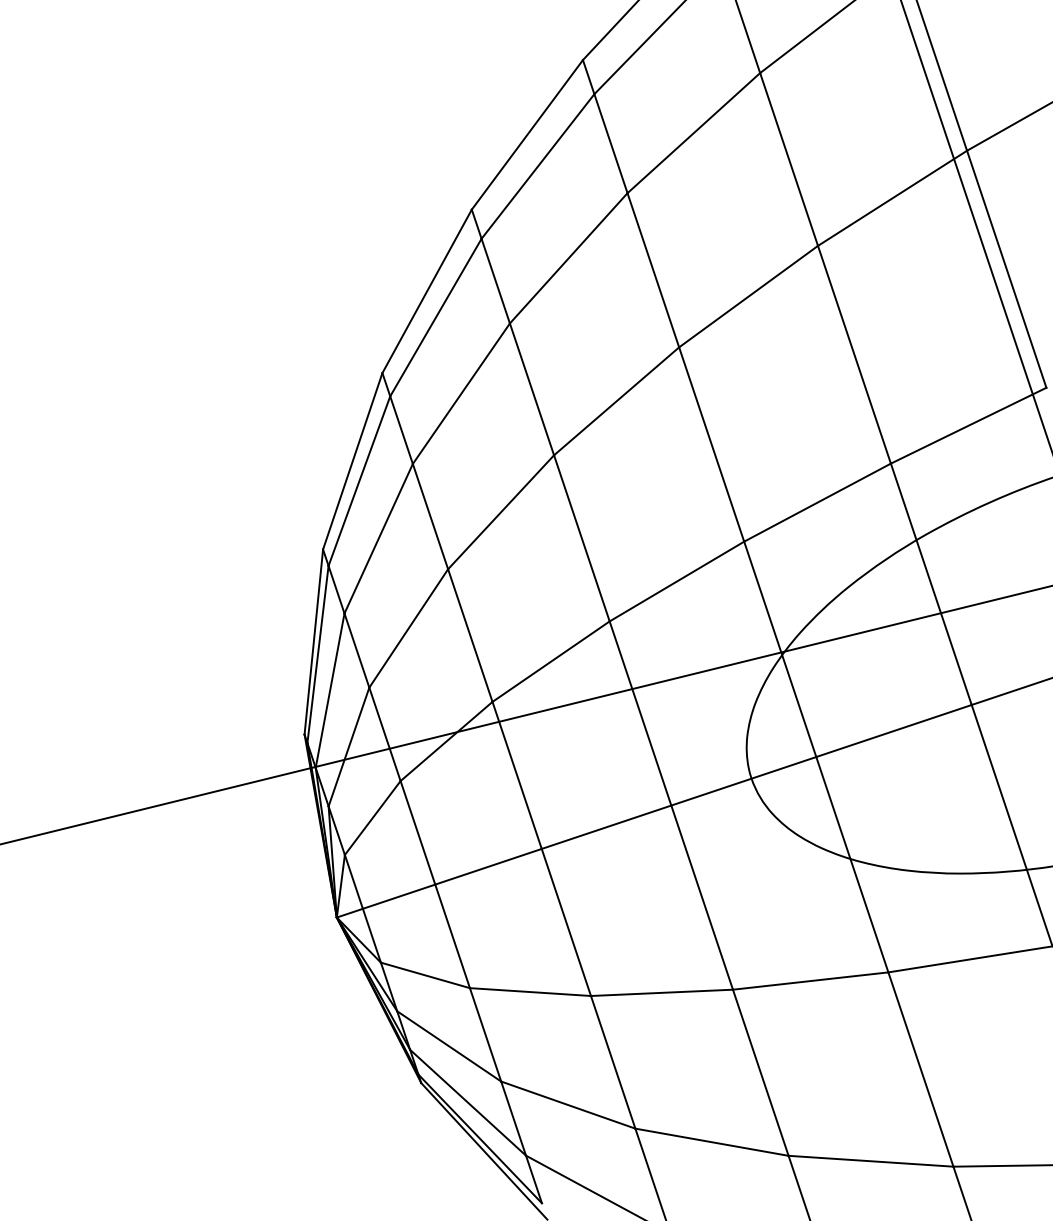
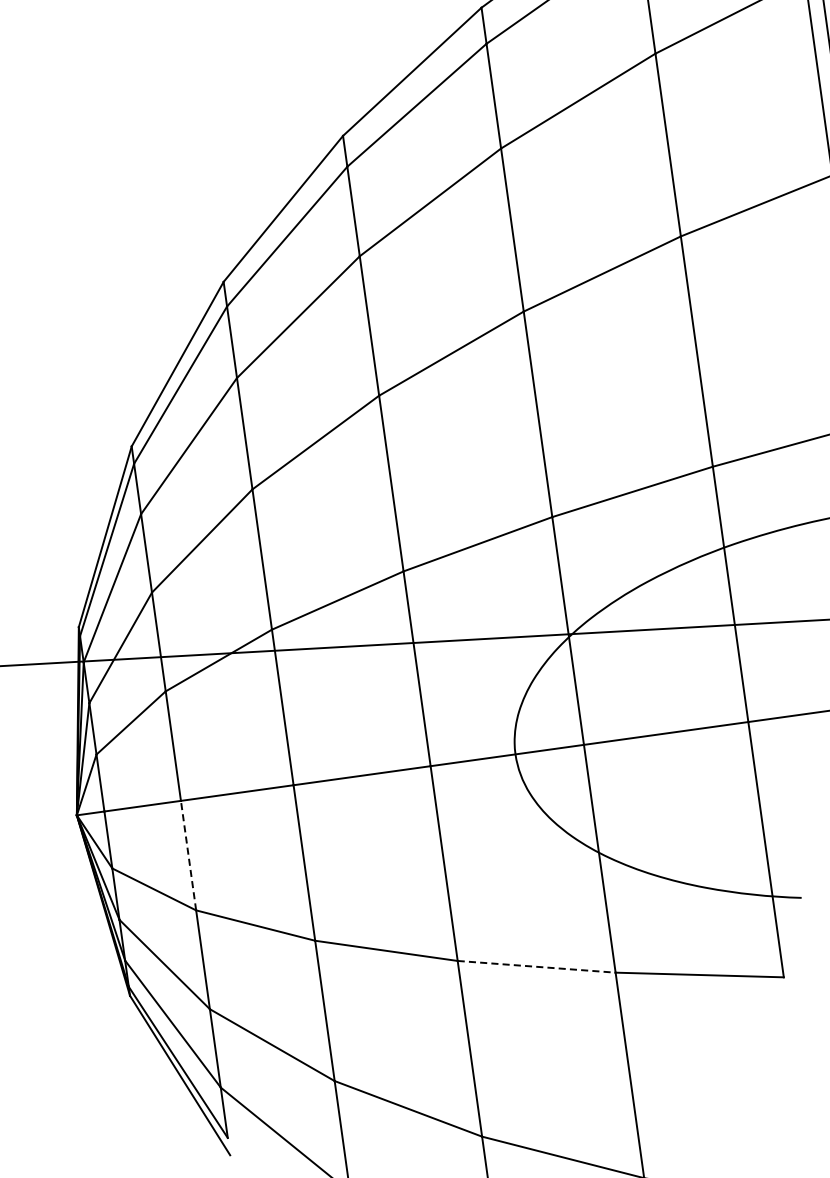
line: (452, 936) -> (188, 855), solid -> dashed
line: (811, 981) -> (537, 967), solid -> dashed

